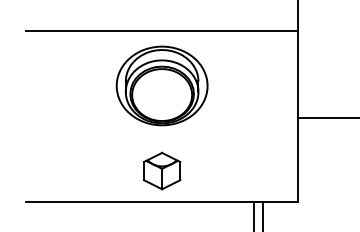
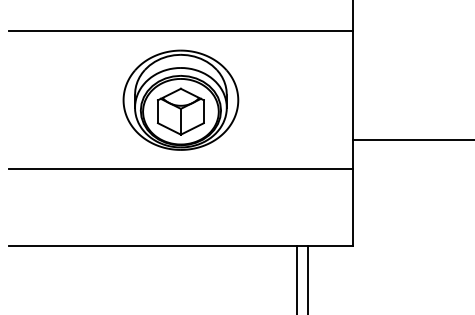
line: (161, 140) -> (180, 169), added
part: (161, 170) -> (180, 111), moved

